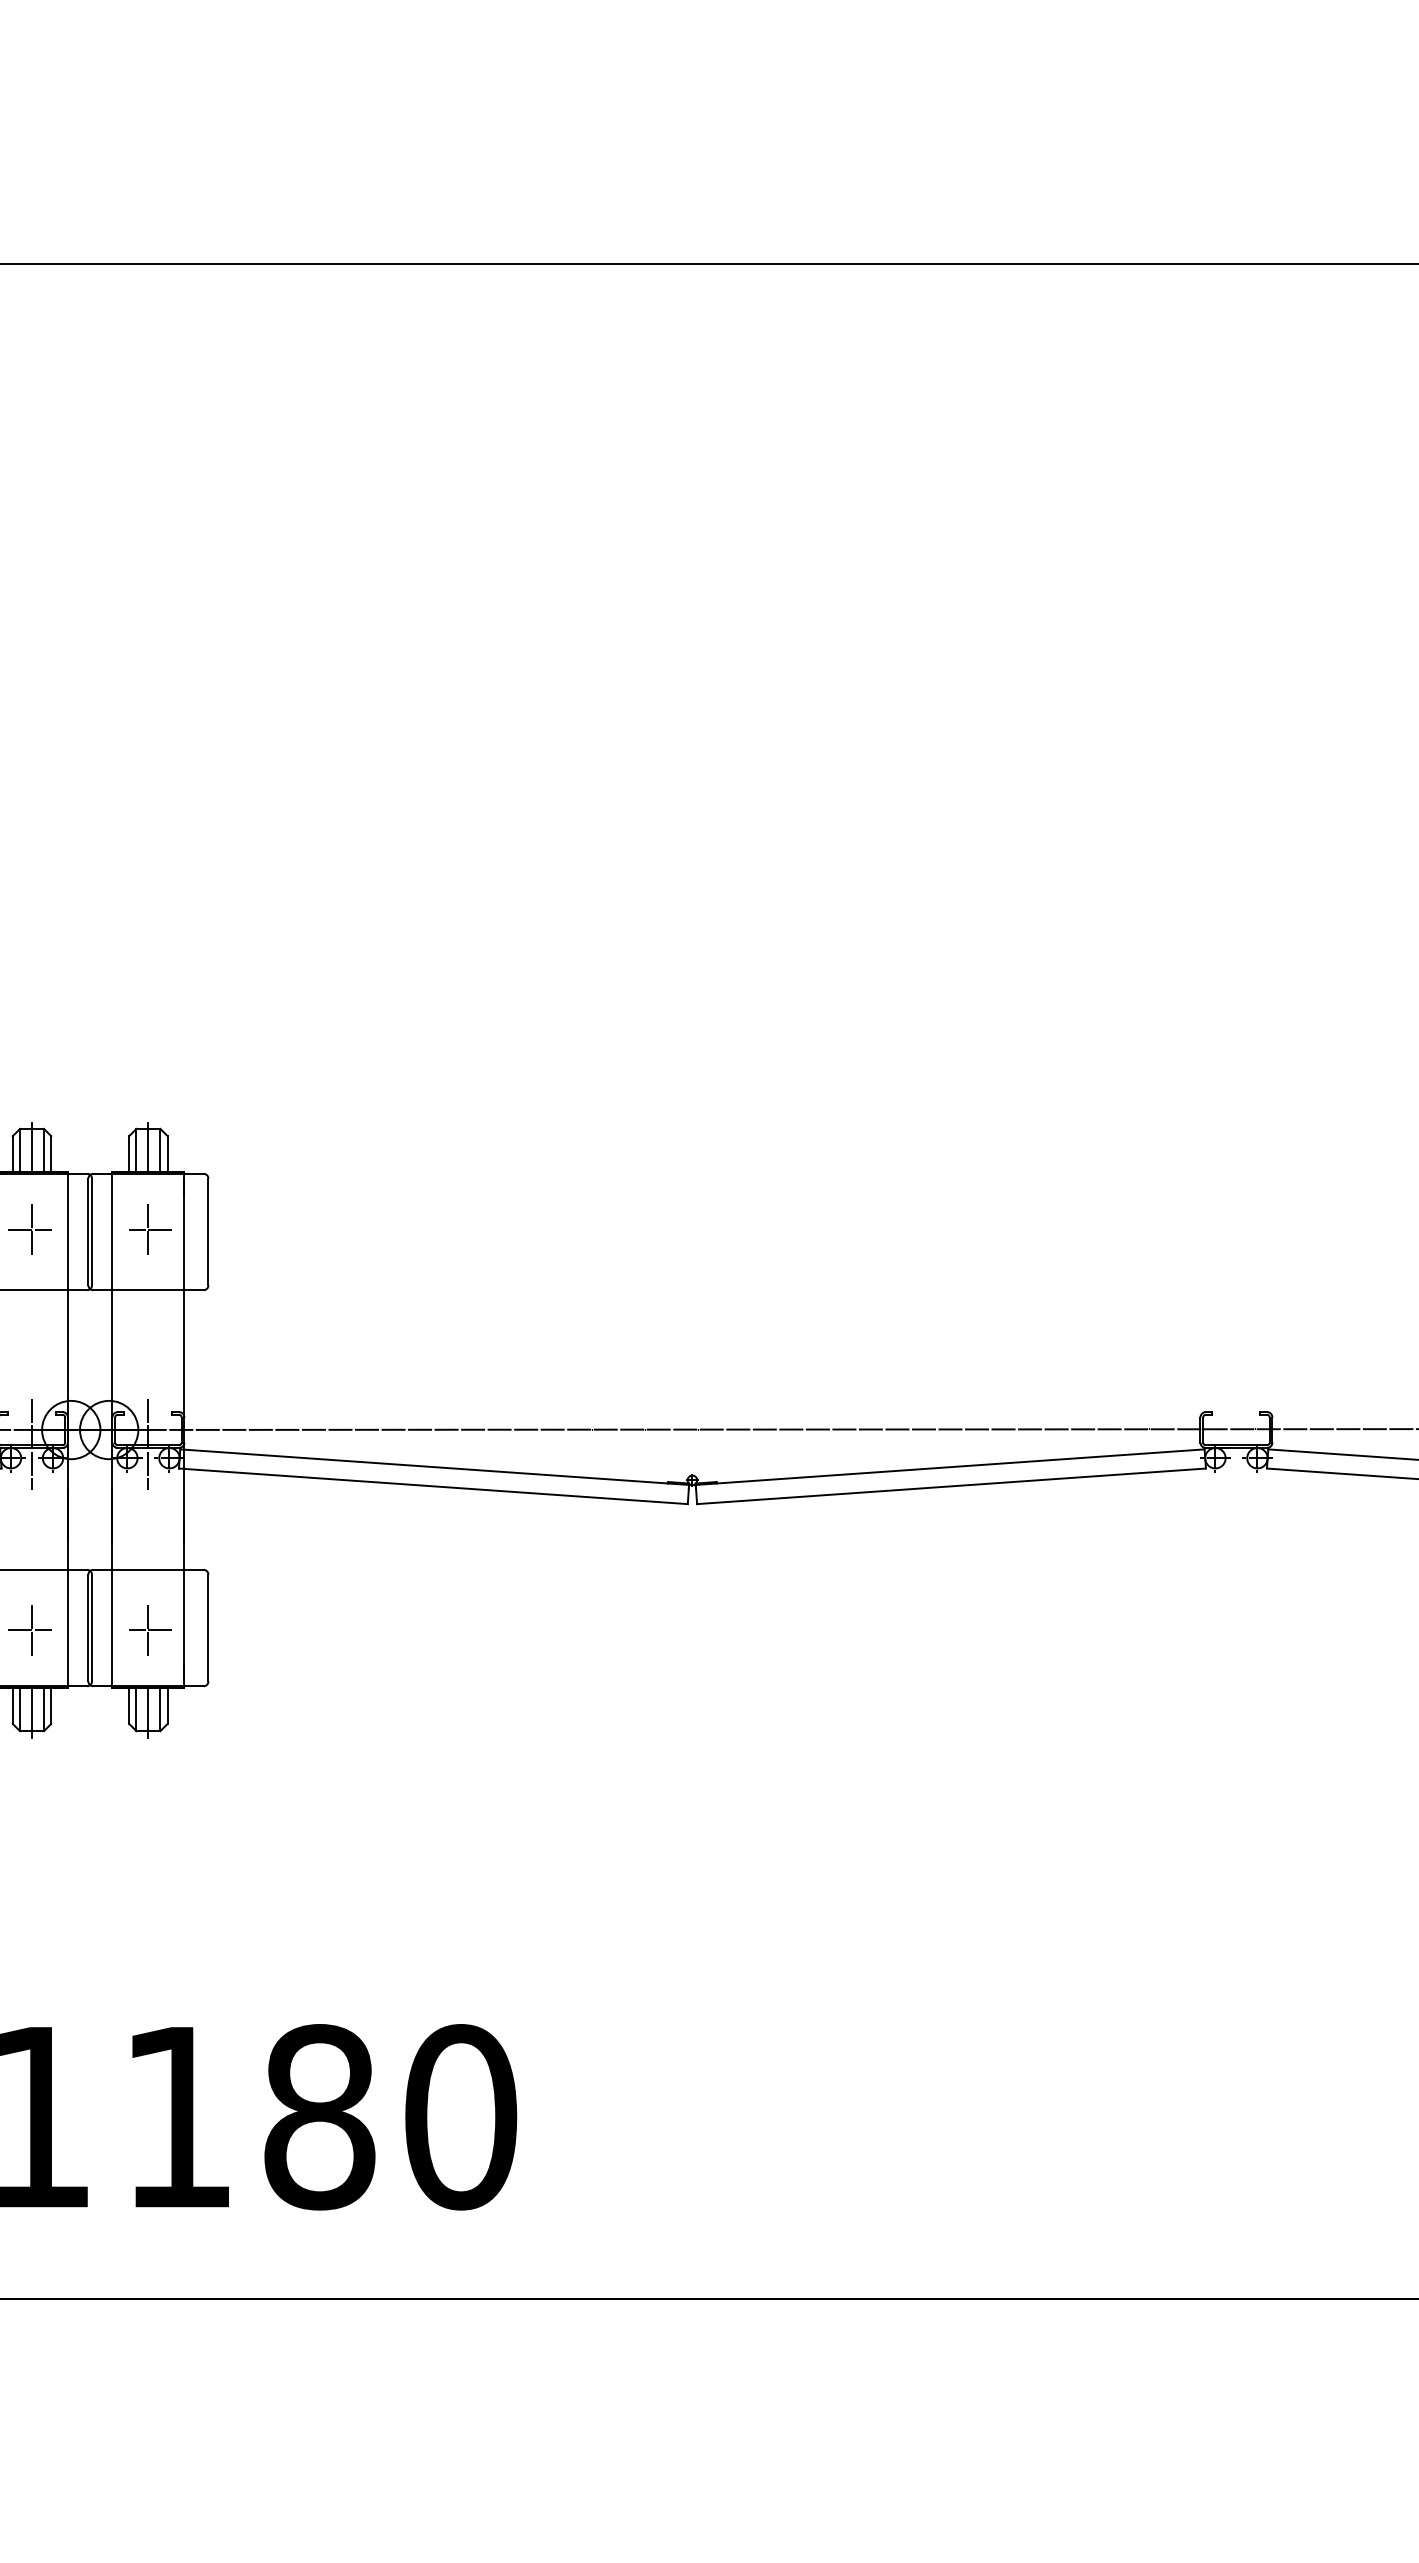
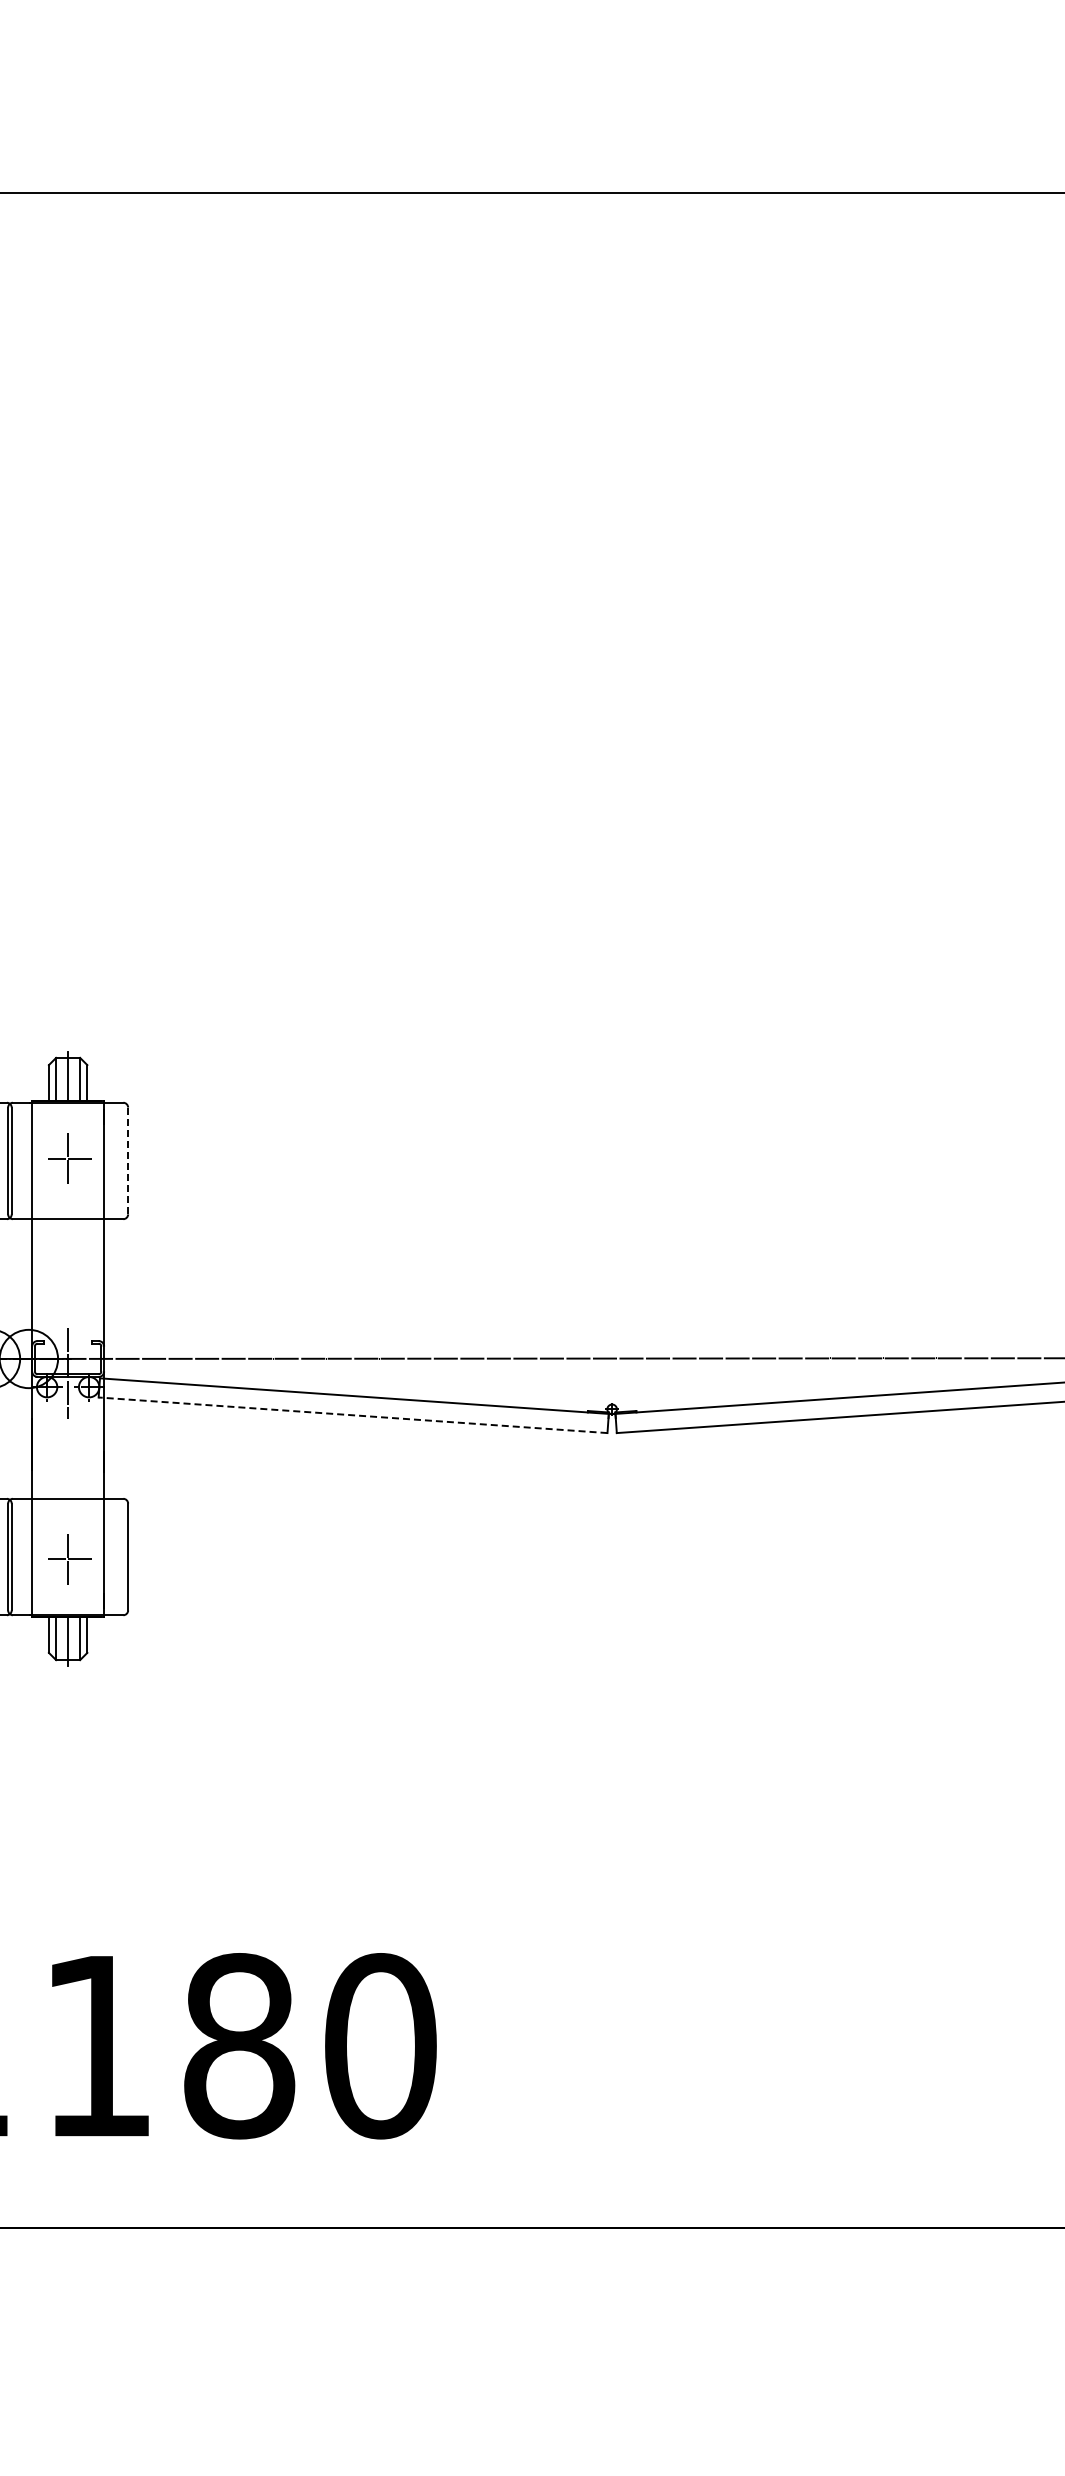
line: (208, 1231) -> (128, 1160), solid -> dashed
line: (432, 1486) -> (352, 1415), solid -> dashed

